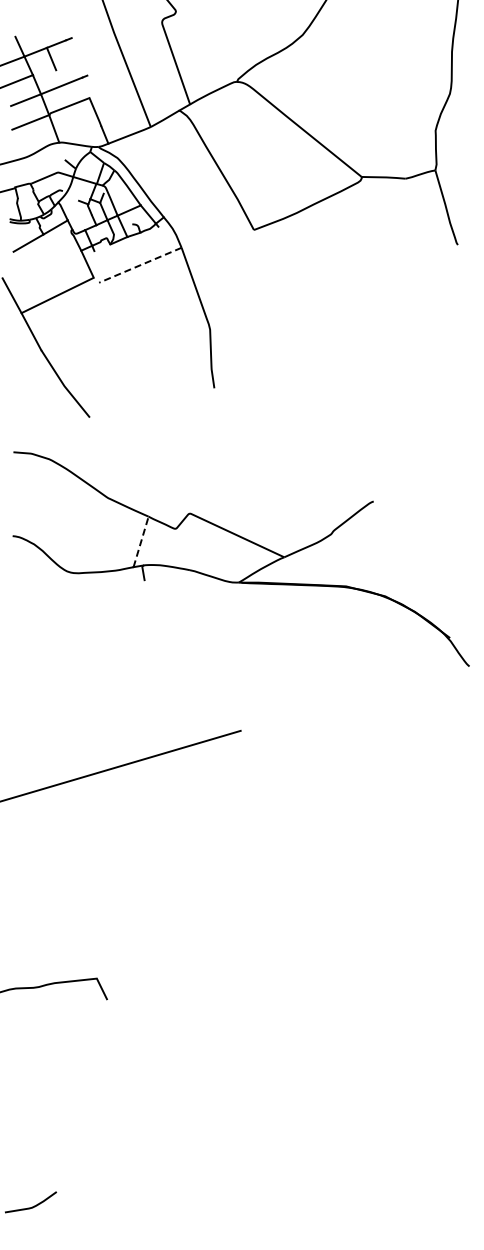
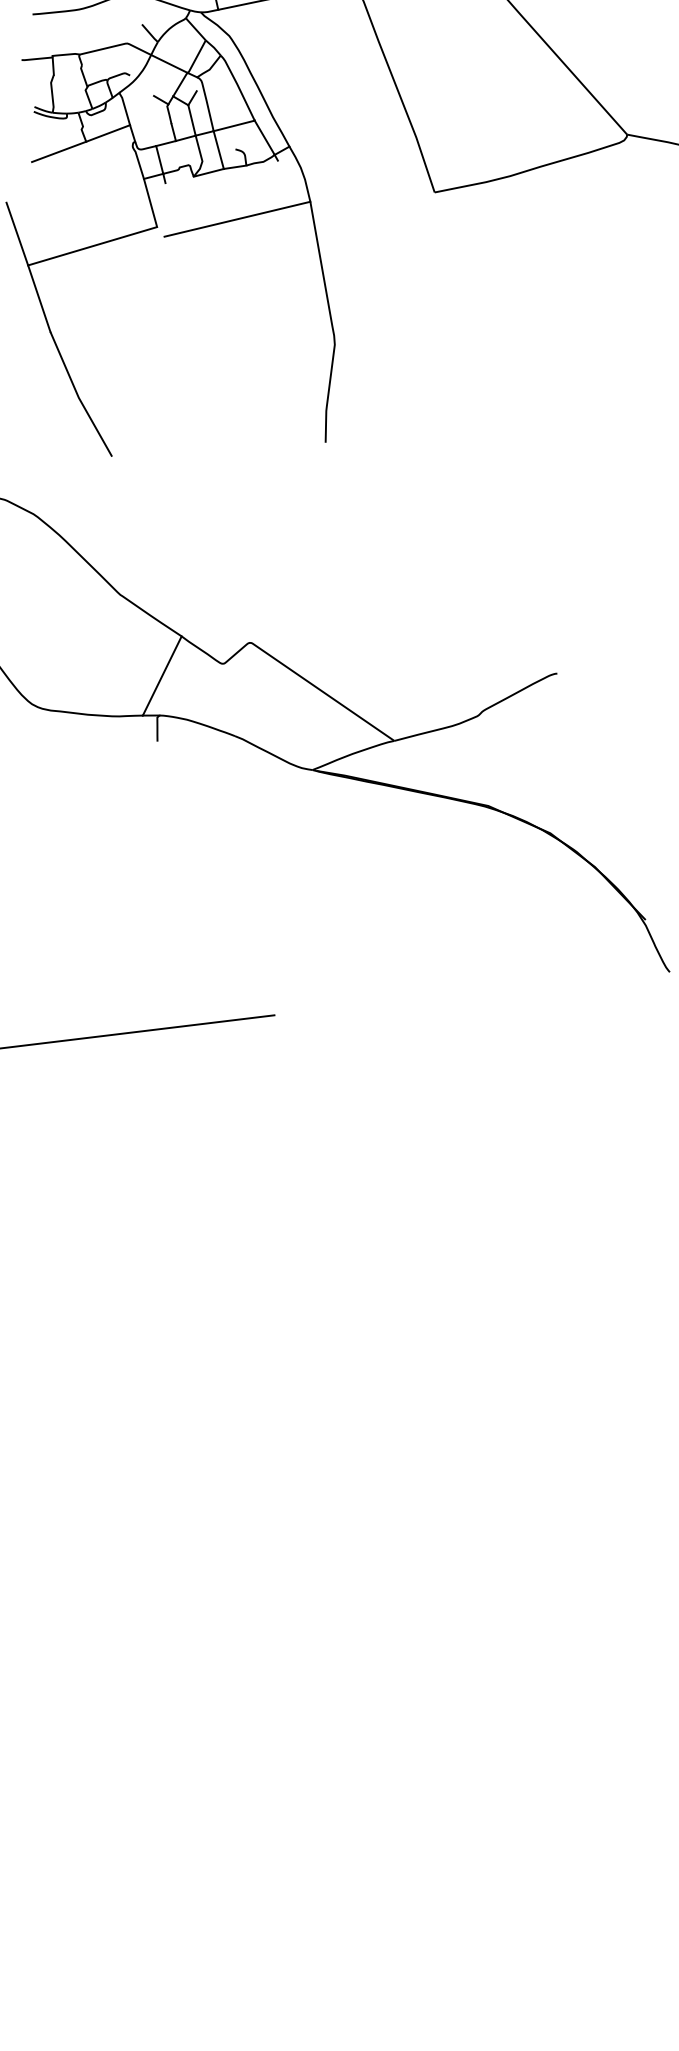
line: (140, 265) -> (237, 219), dashed -> solid
line: (141, 541) -> (163, 675), dashed -> solid

